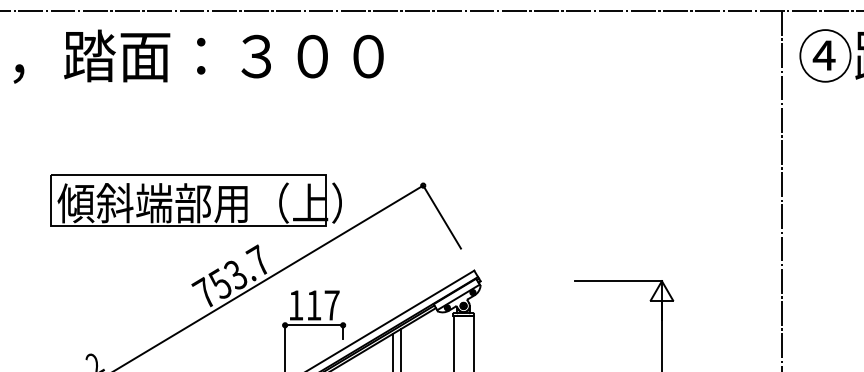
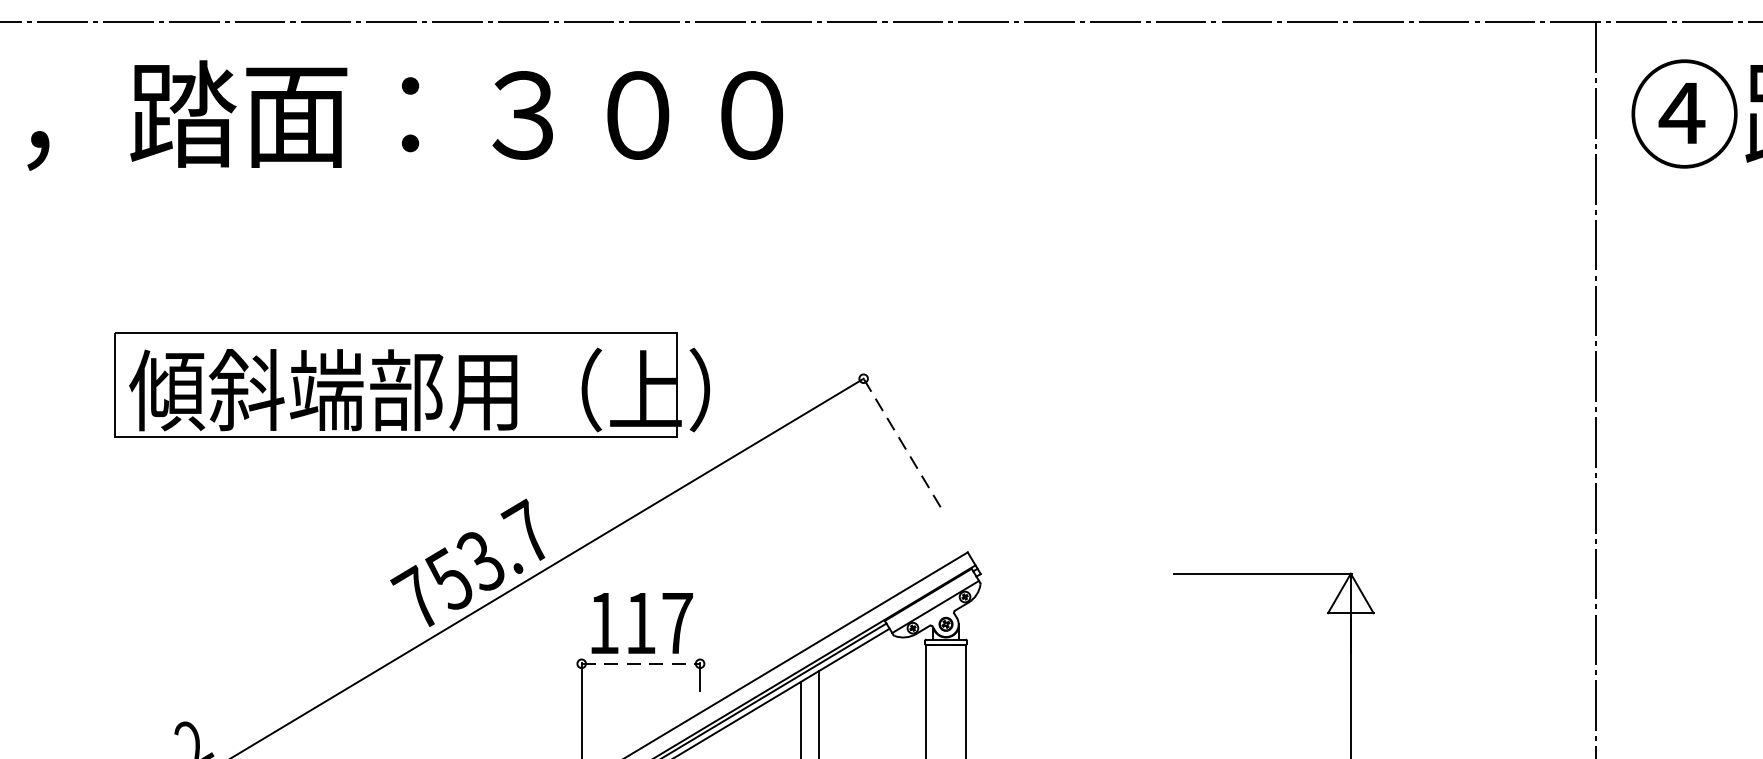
part: (195, 200) -> (411, 384), moved
line: (442, 216) -> (902, 441), solid -> dashed
line: (314, 325) -> (641, 664), solid -> dashed

